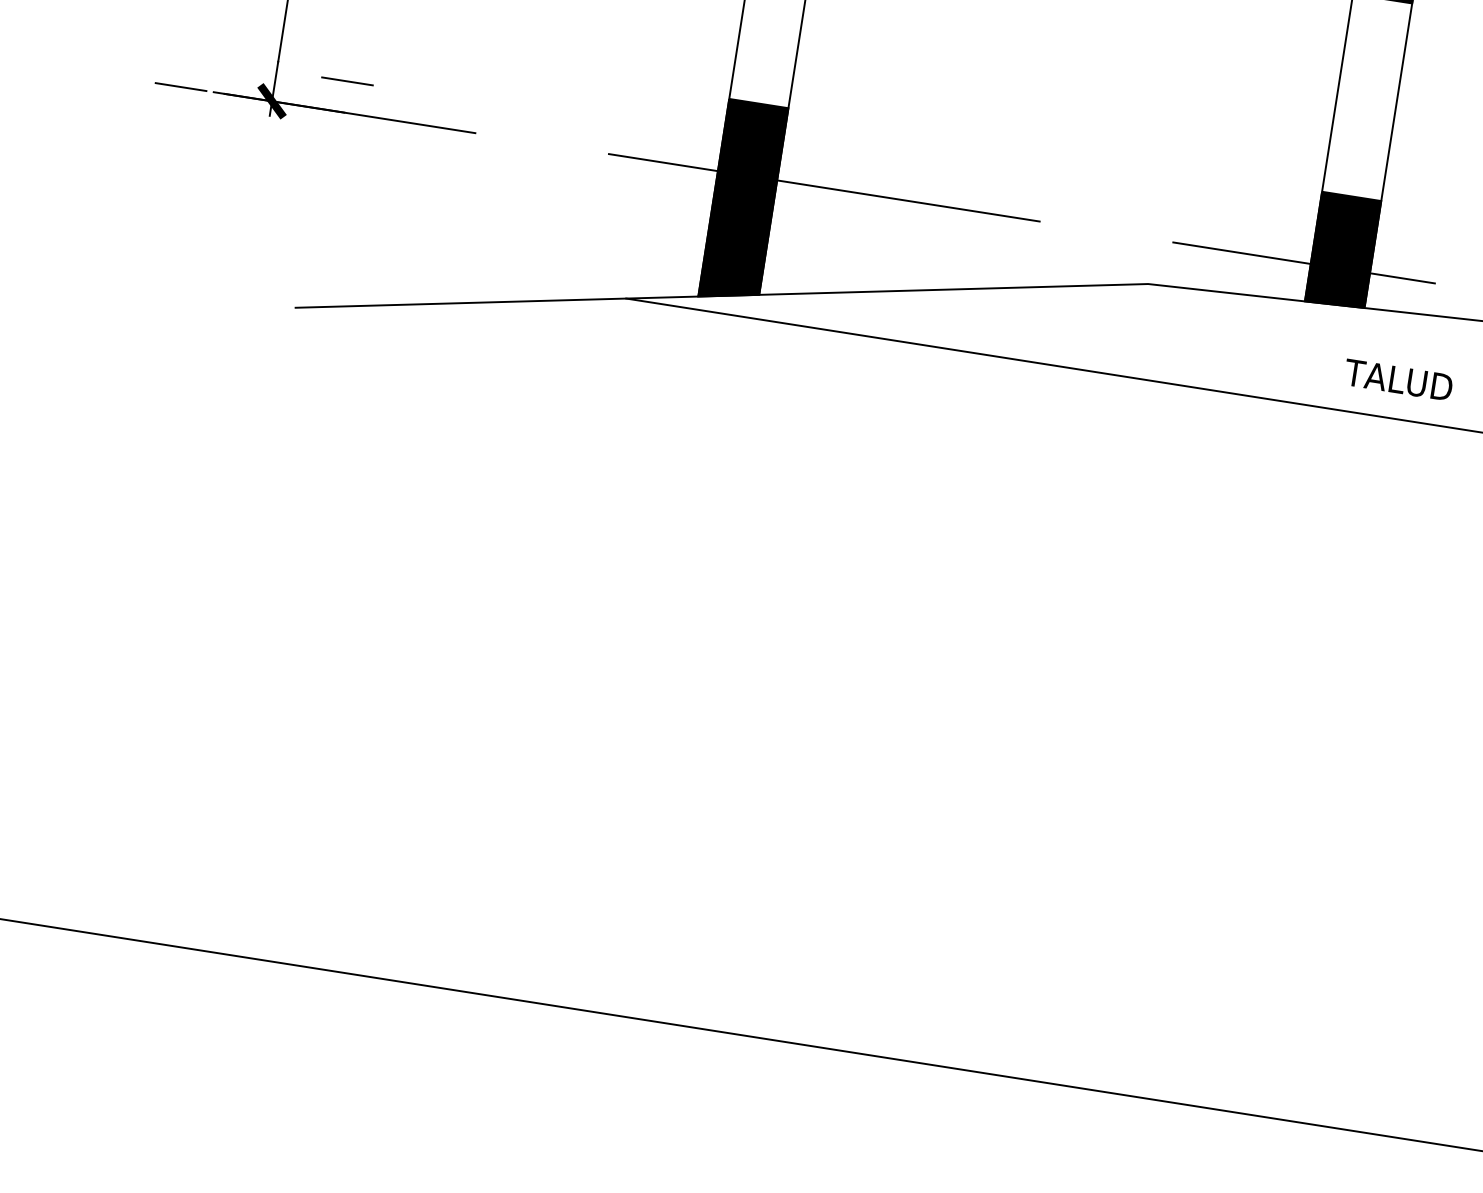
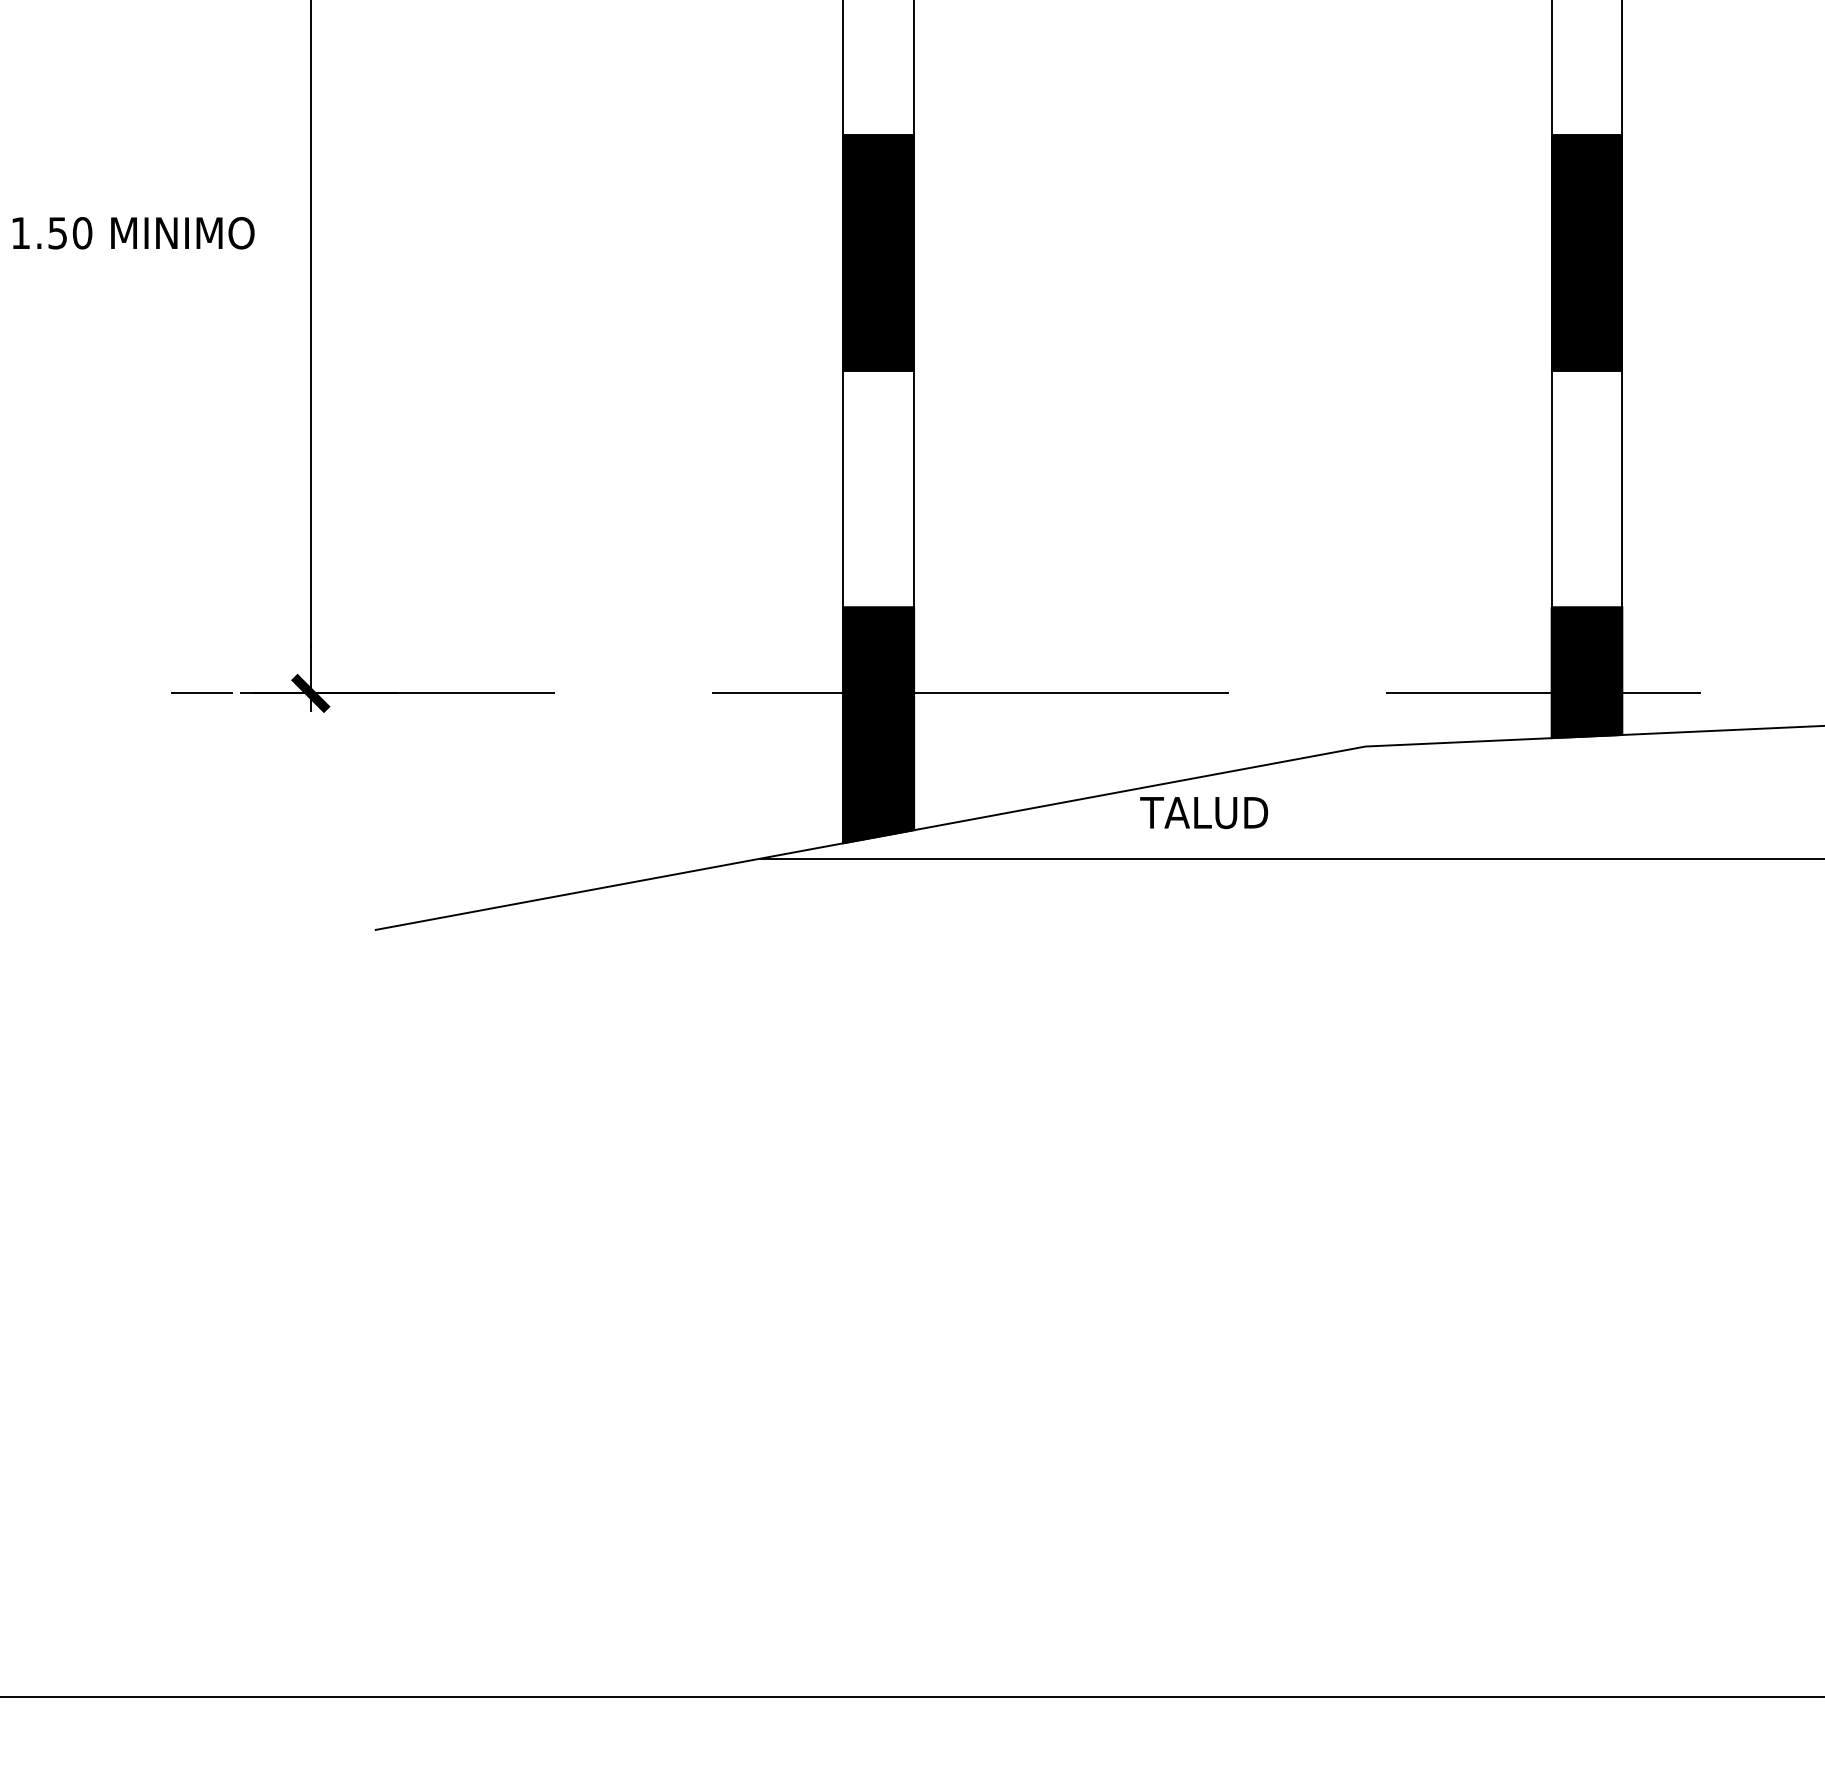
line: (347, 80) -> (394, 655), removed
text: (1398, 380) -> (1204, 813), moved

